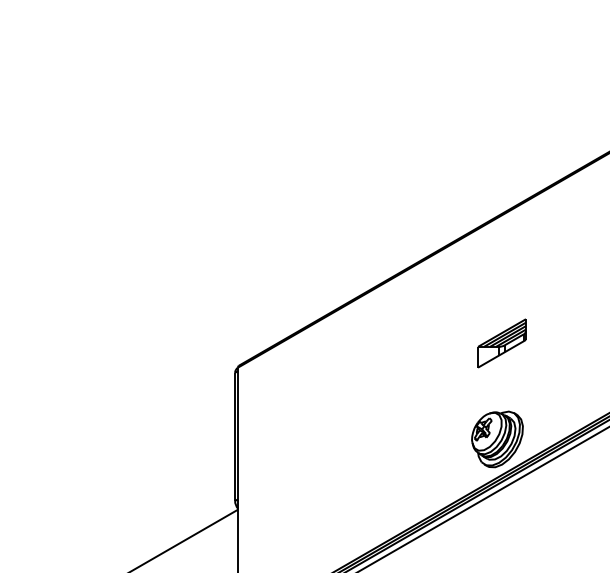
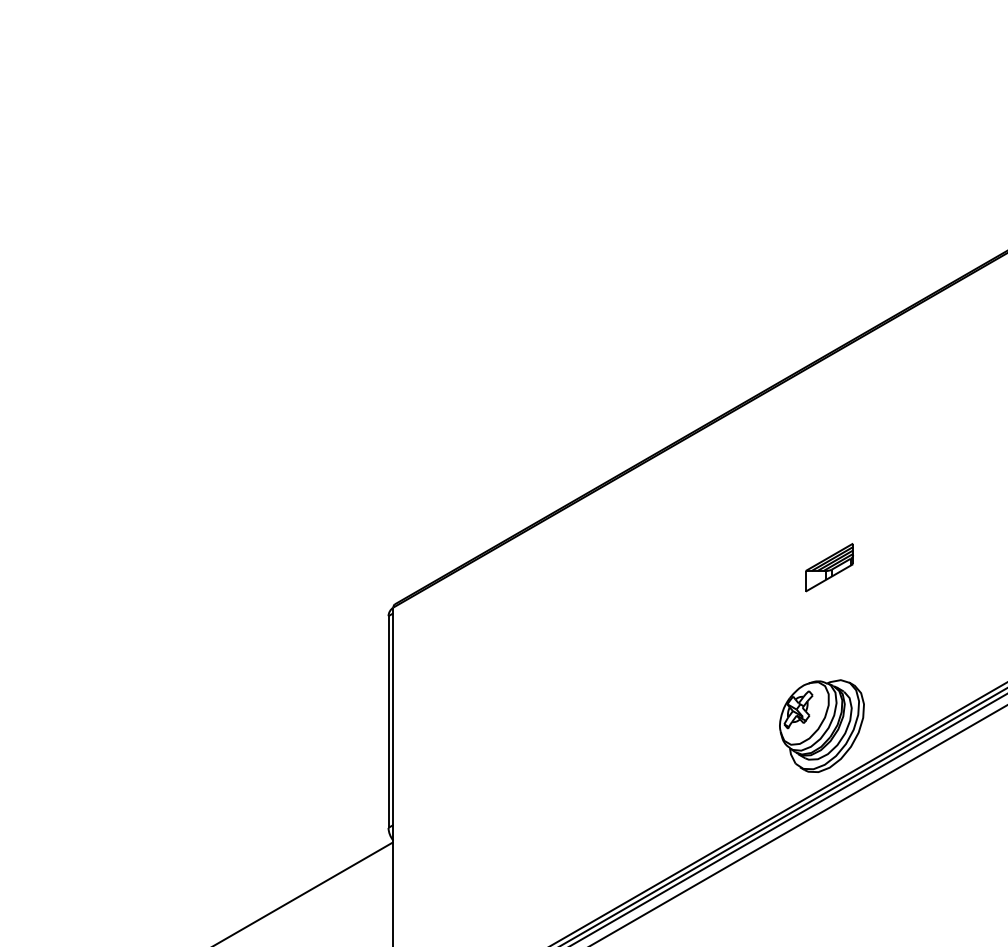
part: (501, 343) -> (828, 567), size x0.6

